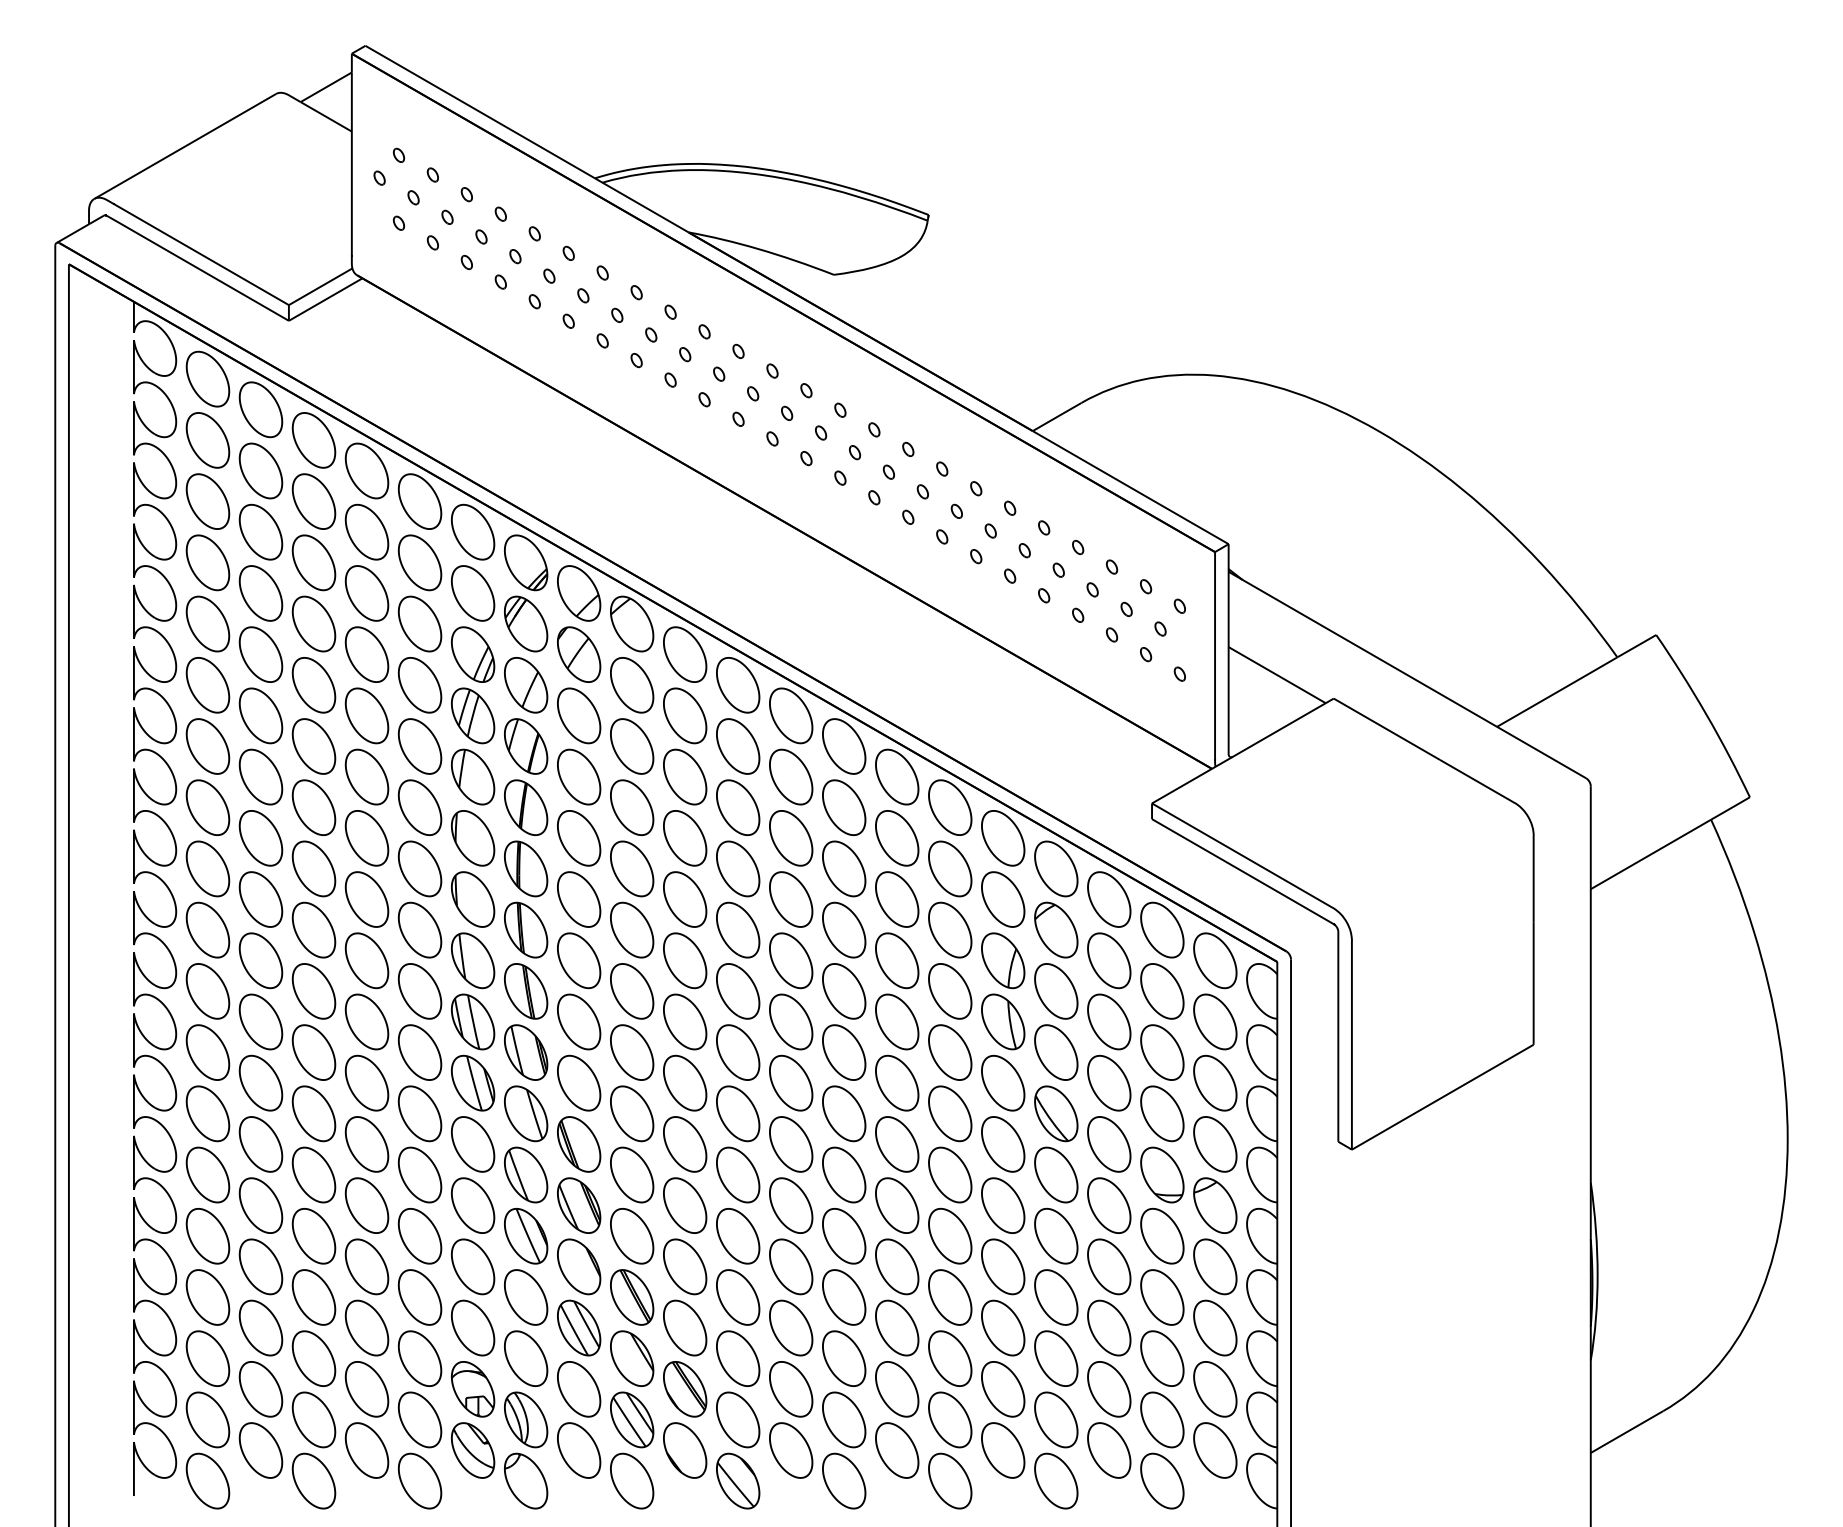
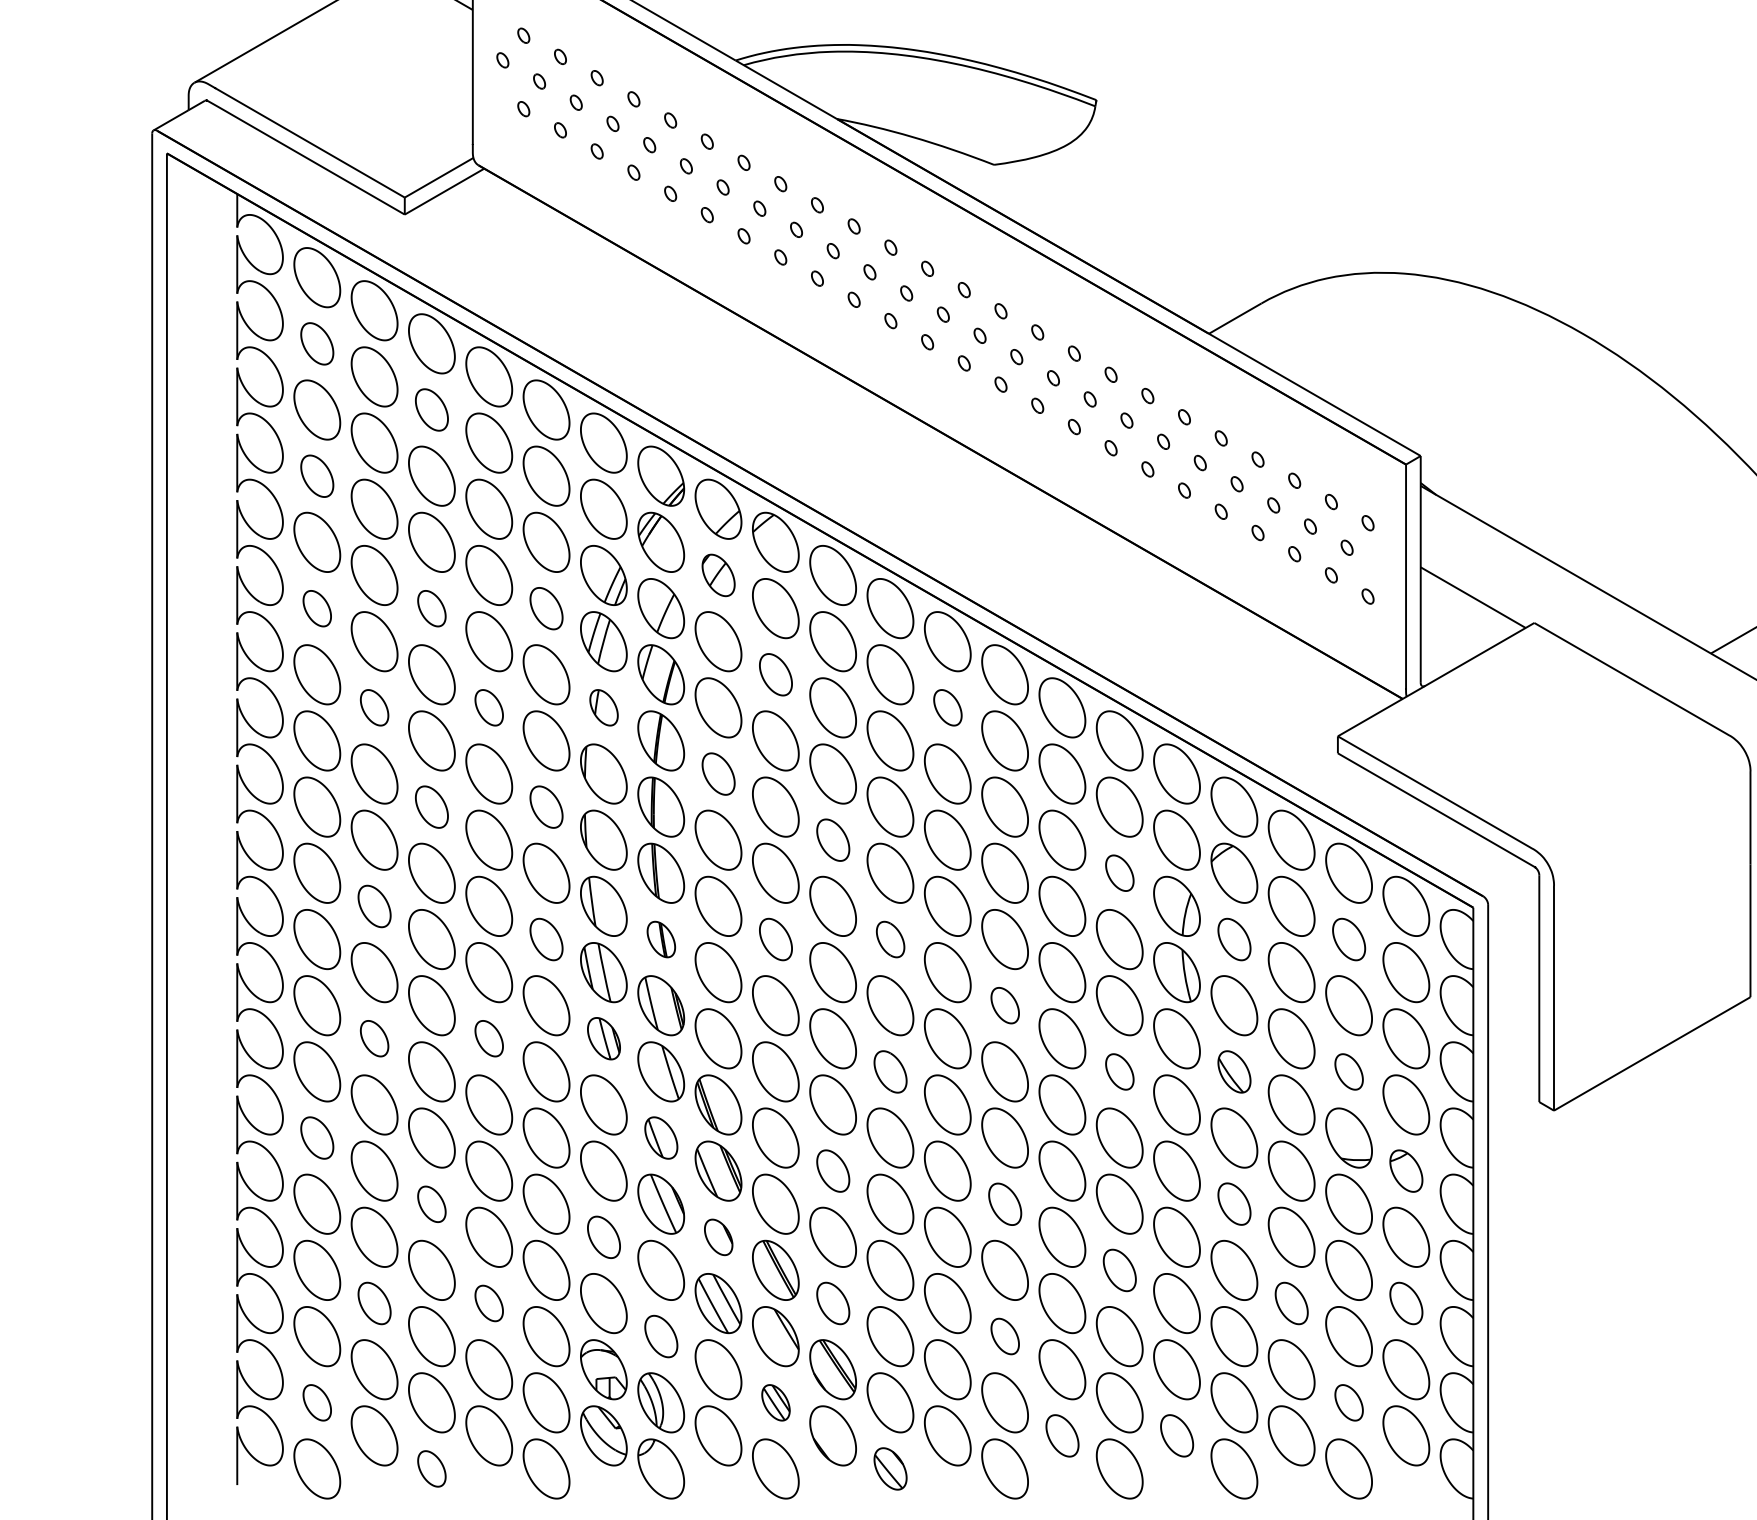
part: (207, 440) -> (316, 343), size x0.7
part: (313, 501) -> (431, 409), size x0.7
part: (207, 562) -> (316, 475), size x0.7
part: (579, 654) -> (718, 575), size x0.7
part: (207, 685) -> (316, 608), size x0.6
part: (313, 685) -> (431, 608), size x0.6
part: (419, 685) -> (545, 608), size x0.7
part: (632, 746) -> (776, 674), size x0.7
part: (260, 776) -> (374, 707), size x0.6
part: (366, 776) -> (488, 707), size x0.6
part: (473, 776) -> (604, 707), size x0.6
part: (791, 776) -> (948, 707), size x0.6
part: (579, 838) -> (718, 774), size x0.7
part: (313, 868) -> (431, 806), size x0.7
part: (419, 868) -> (545, 806), size x0.7
part: (685, 899) -> (833, 840), size x0.7
part: (950, 929) -> (1120, 872), size x0.6
part: (260, 960) -> (374, 906), size x0.7
part: (419, 991) -> (545, 939), size x0.7
part: (526, 991) -> (661, 939), size x0.6
part: (632, 991) -> (776, 939), size x0.7
part: (738, 991) -> (890, 939), size x0.6
part: (1056, 991) -> (1234, 939), size x0.7
part: (1162, 991) -> (1349, 939), size x0.7
part: (844, 1052) -> (1005, 1005), size x0.6
part: (260, 1082) -> (374, 1038), size x0.6
part: (366, 1082) -> (488, 1038), size x0.6
part: (473, 1082) -> (604, 1038), size x0.7
part: (738, 1113) -> (890, 1071), size x0.7
part: (950, 1113) -> (1120, 1071), size x0.6
part: (1056, 1113) -> (1234, 1071), size x0.7
part: (1162, 1113) -> (1349, 1071), size x0.6
part: (207, 1174) -> (316, 1137), size x0.7
part: (526, 1174) -> (661, 1137), size x0.7
part: (685, 1205) -> (833, 1170), size x0.7
part: (1215, 1205) -> (1406, 1170), size x0.7
part: (1056, 1235) -> (1234, 1203), size x0.7
part: (313, 1236) -> (431, 1204), size x0.6
part: (844, 1236) -> (1005, 1204), size x0.7
part: (473, 1266) -> (604, 1236), size x0.7
part: (579, 1266) -> (718, 1236), size x0.6
part: (950, 1297) -> (1120, 1270), size x0.7
part: (260, 1327) -> (374, 1302), size x0.7
part: (366, 1327) -> (488, 1302), size x0.6
part: (685, 1327) -> (833, 1302), size x0.7
part: (1109, 1327) -> (1291, 1302), size x0.7
part: (1215, 1327) -> (1406, 1302), size x0.7
part: (526, 1358) -> (661, 1336), size x0.7
part: (844, 1358) -> (1005, 1336), size x0.6
part: (207, 1419) -> (316, 1402), size x0.6
part: (632, 1419) -> (776, 1402), size x0.6
part: (1162, 1419) -> (1349, 1402), size x0.6
part: (897, 1450) -> (1062, 1435), size x0.7
part: (1003, 1450) -> (1177, 1435), size x0.7
part: (313, 1480) -> (431, 1468), size x0.6
part: (738, 1480) -> (890, 1468), size x0.7

